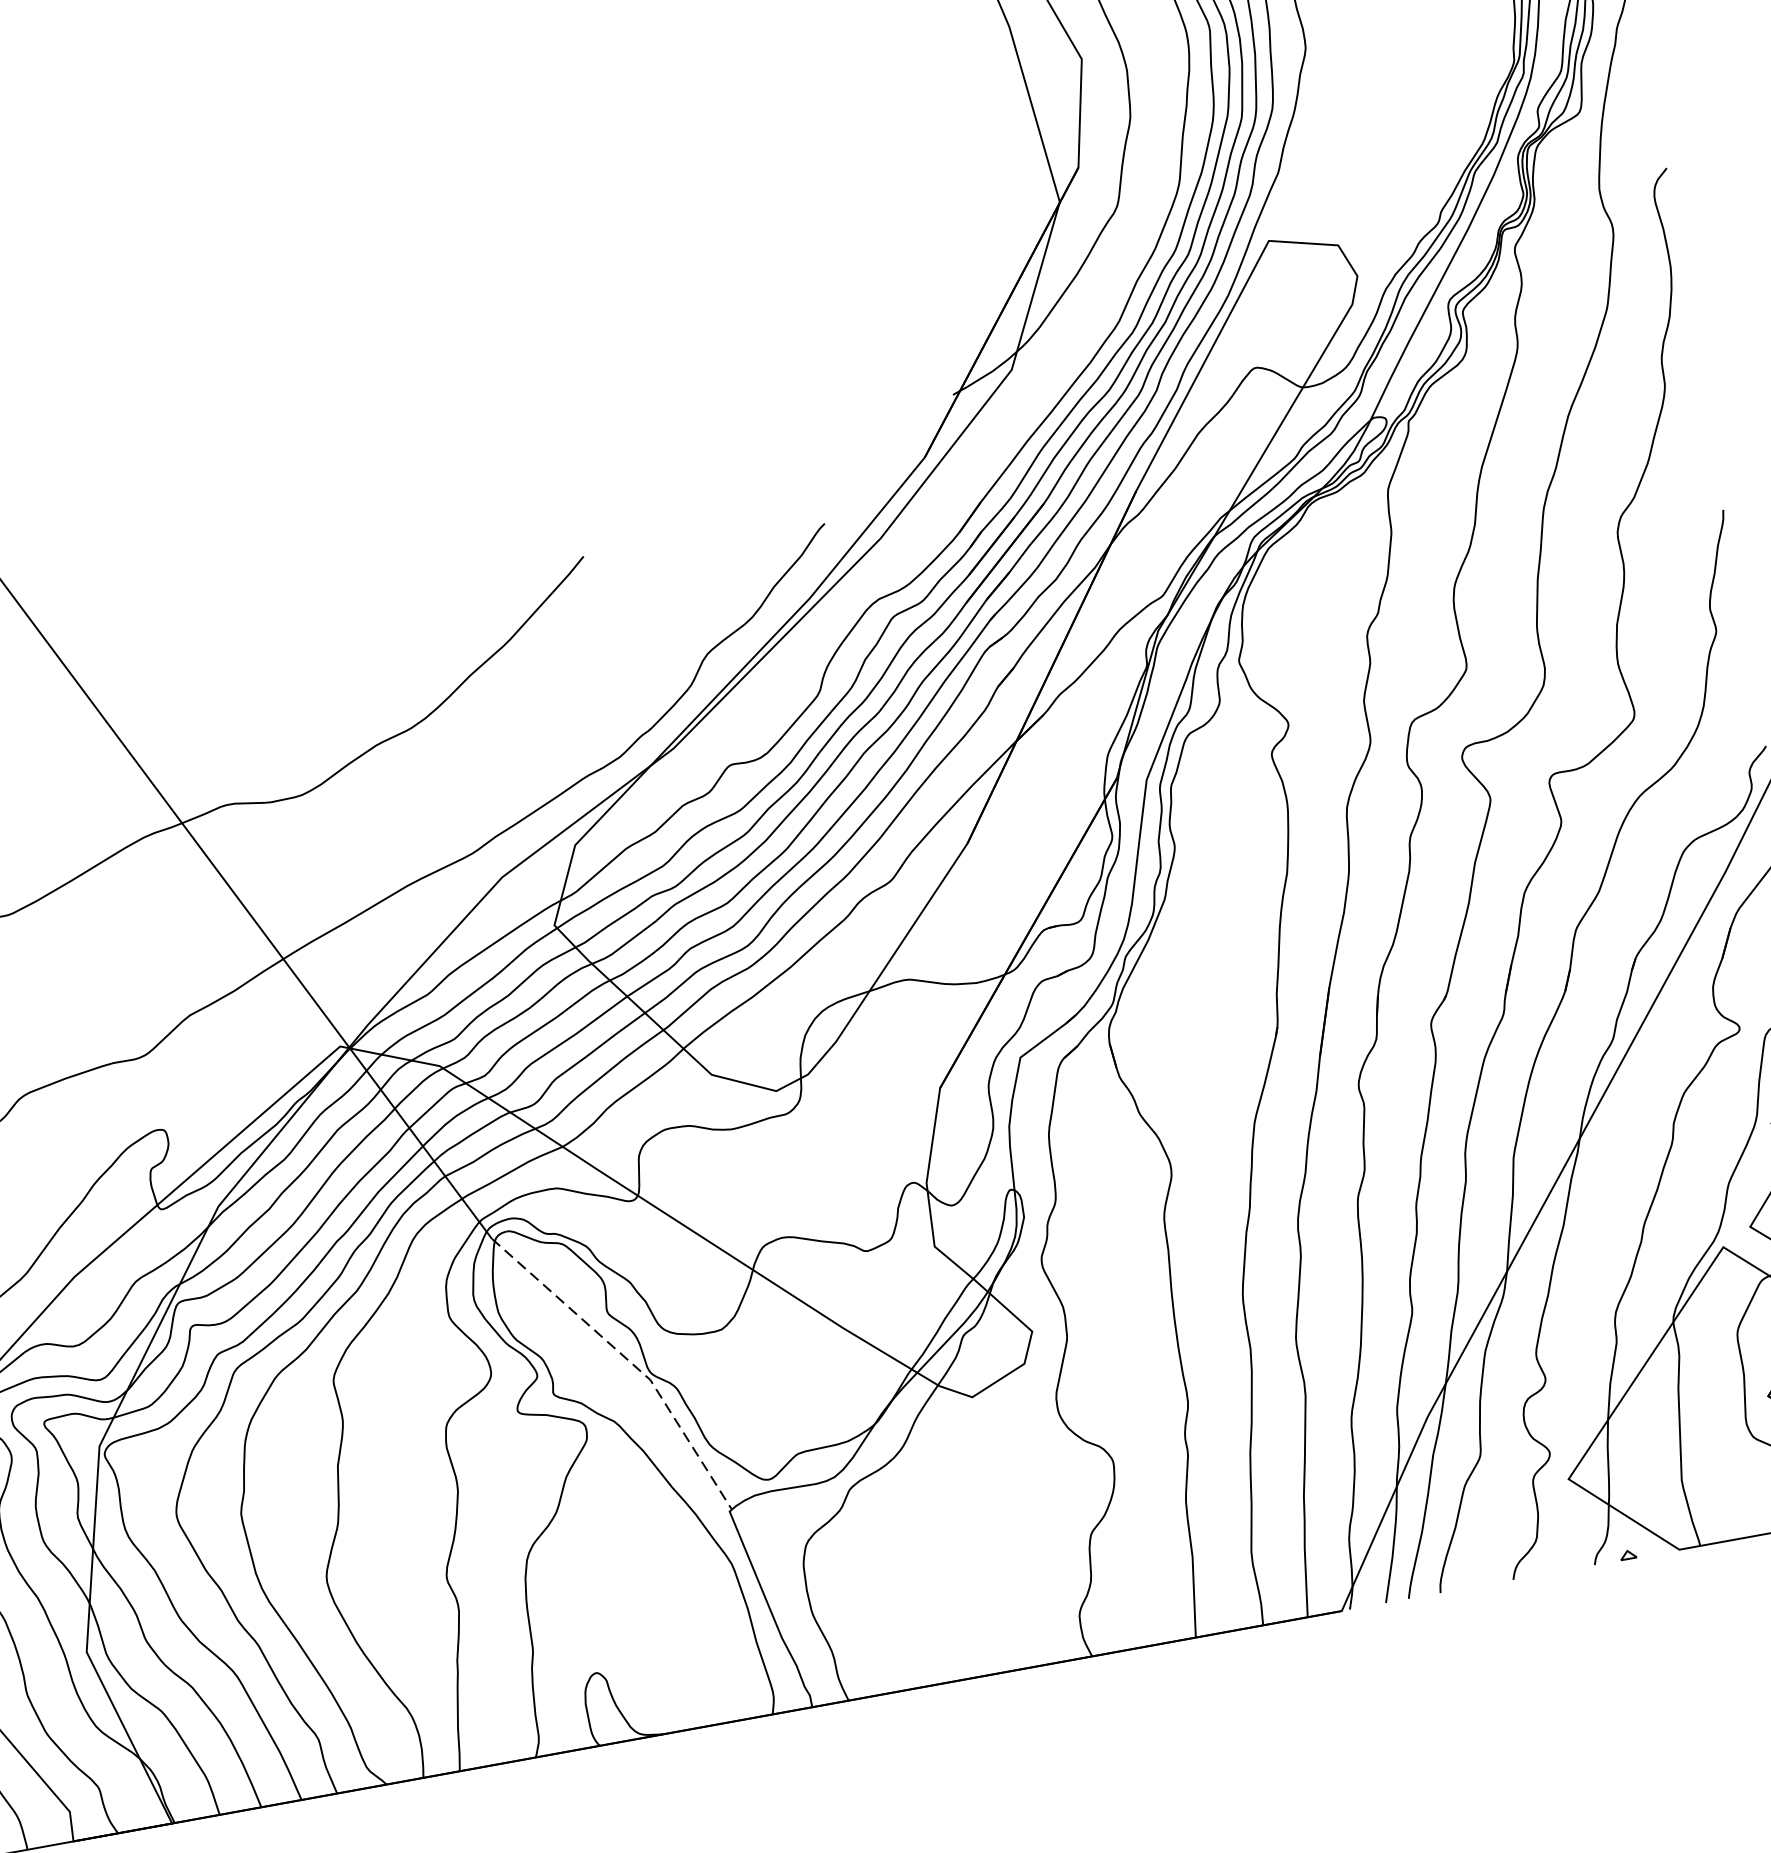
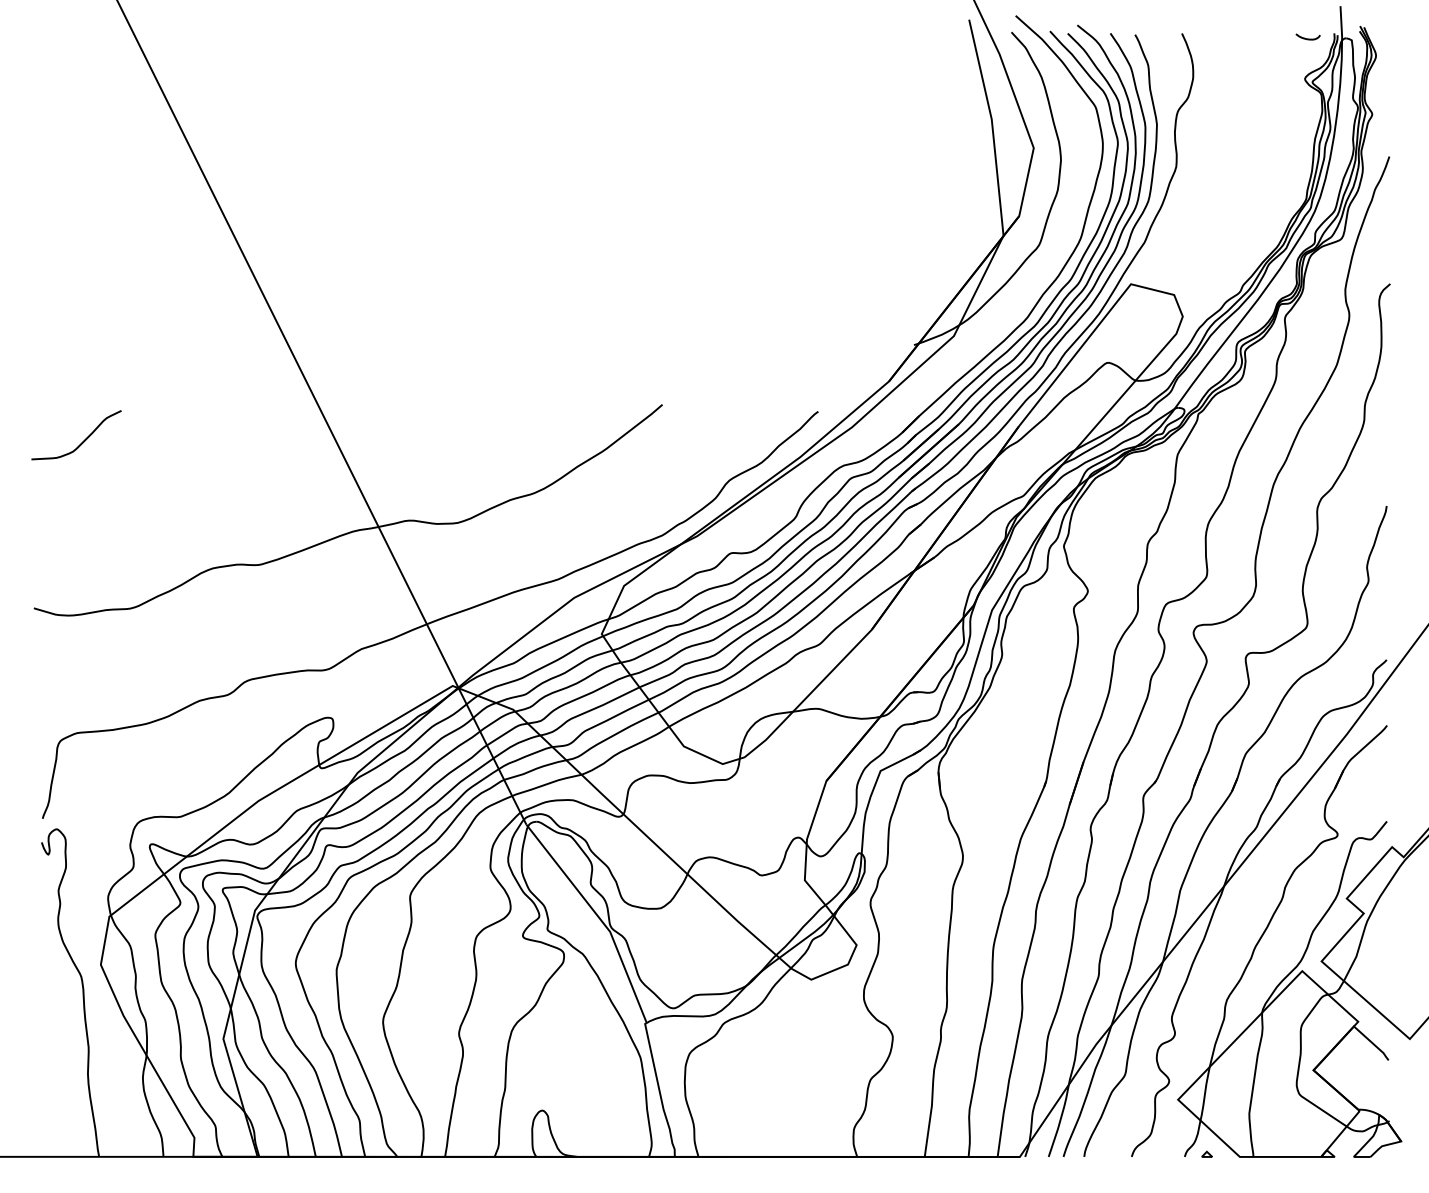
line: (629, 1360) -> (599, 917), dashed -> solid

